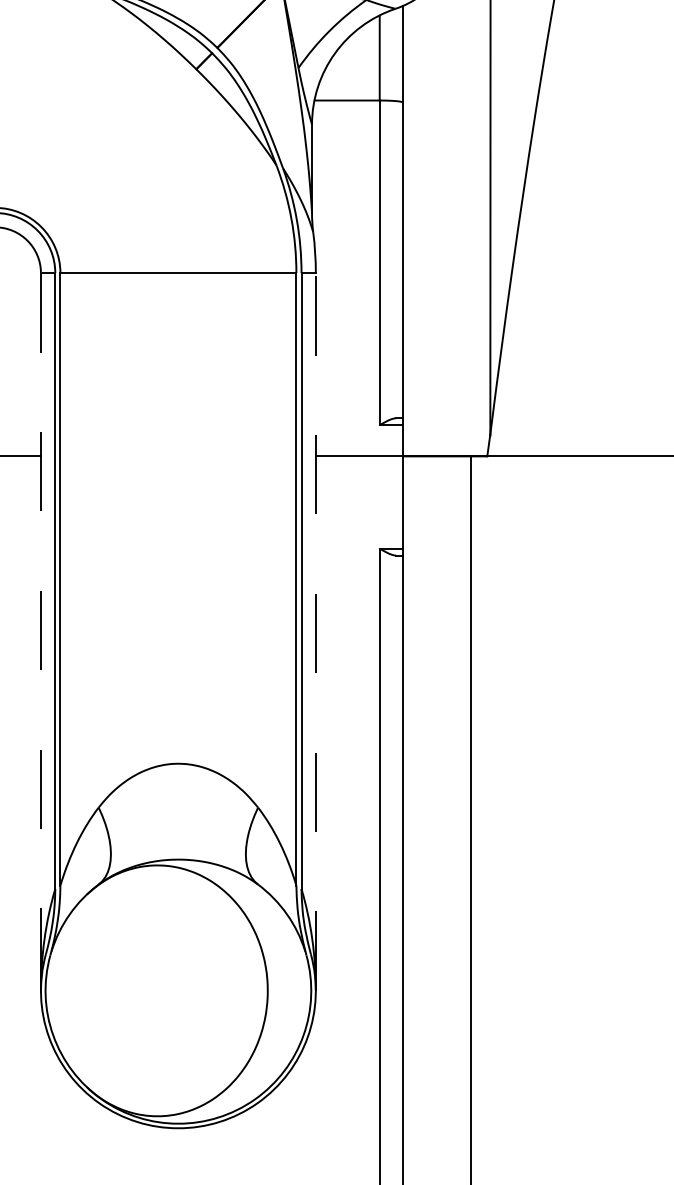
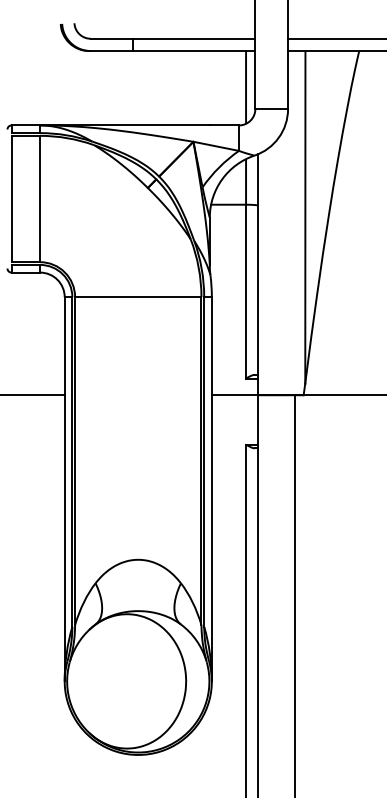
line: (315, 630) -> (211, 488), dashed -> solid
line: (40, 632) -> (64, 489), dashed -> solid

